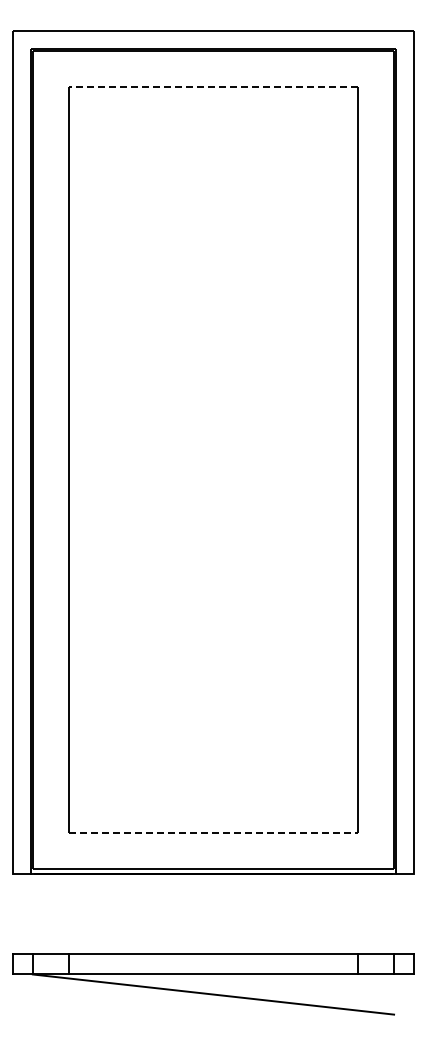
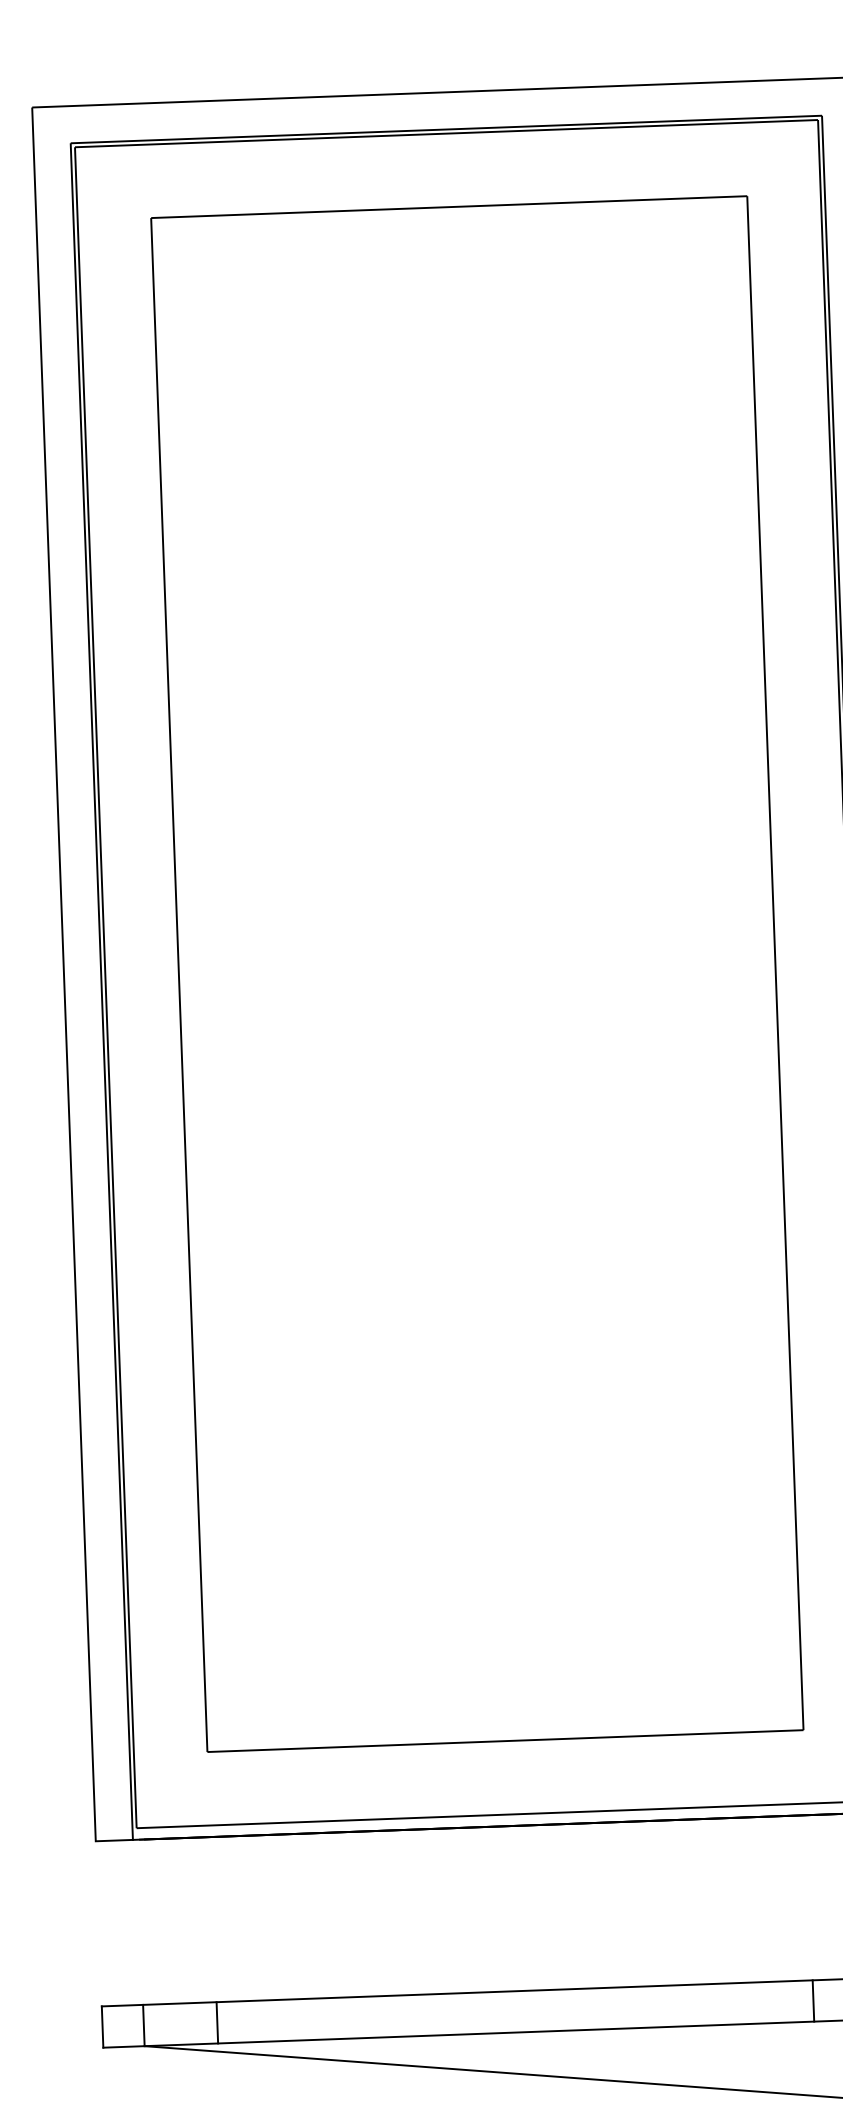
line: (213, 87) -> (449, 207), dashed -> solid
line: (213, 832) -> (505, 1740), dashed -> solid

